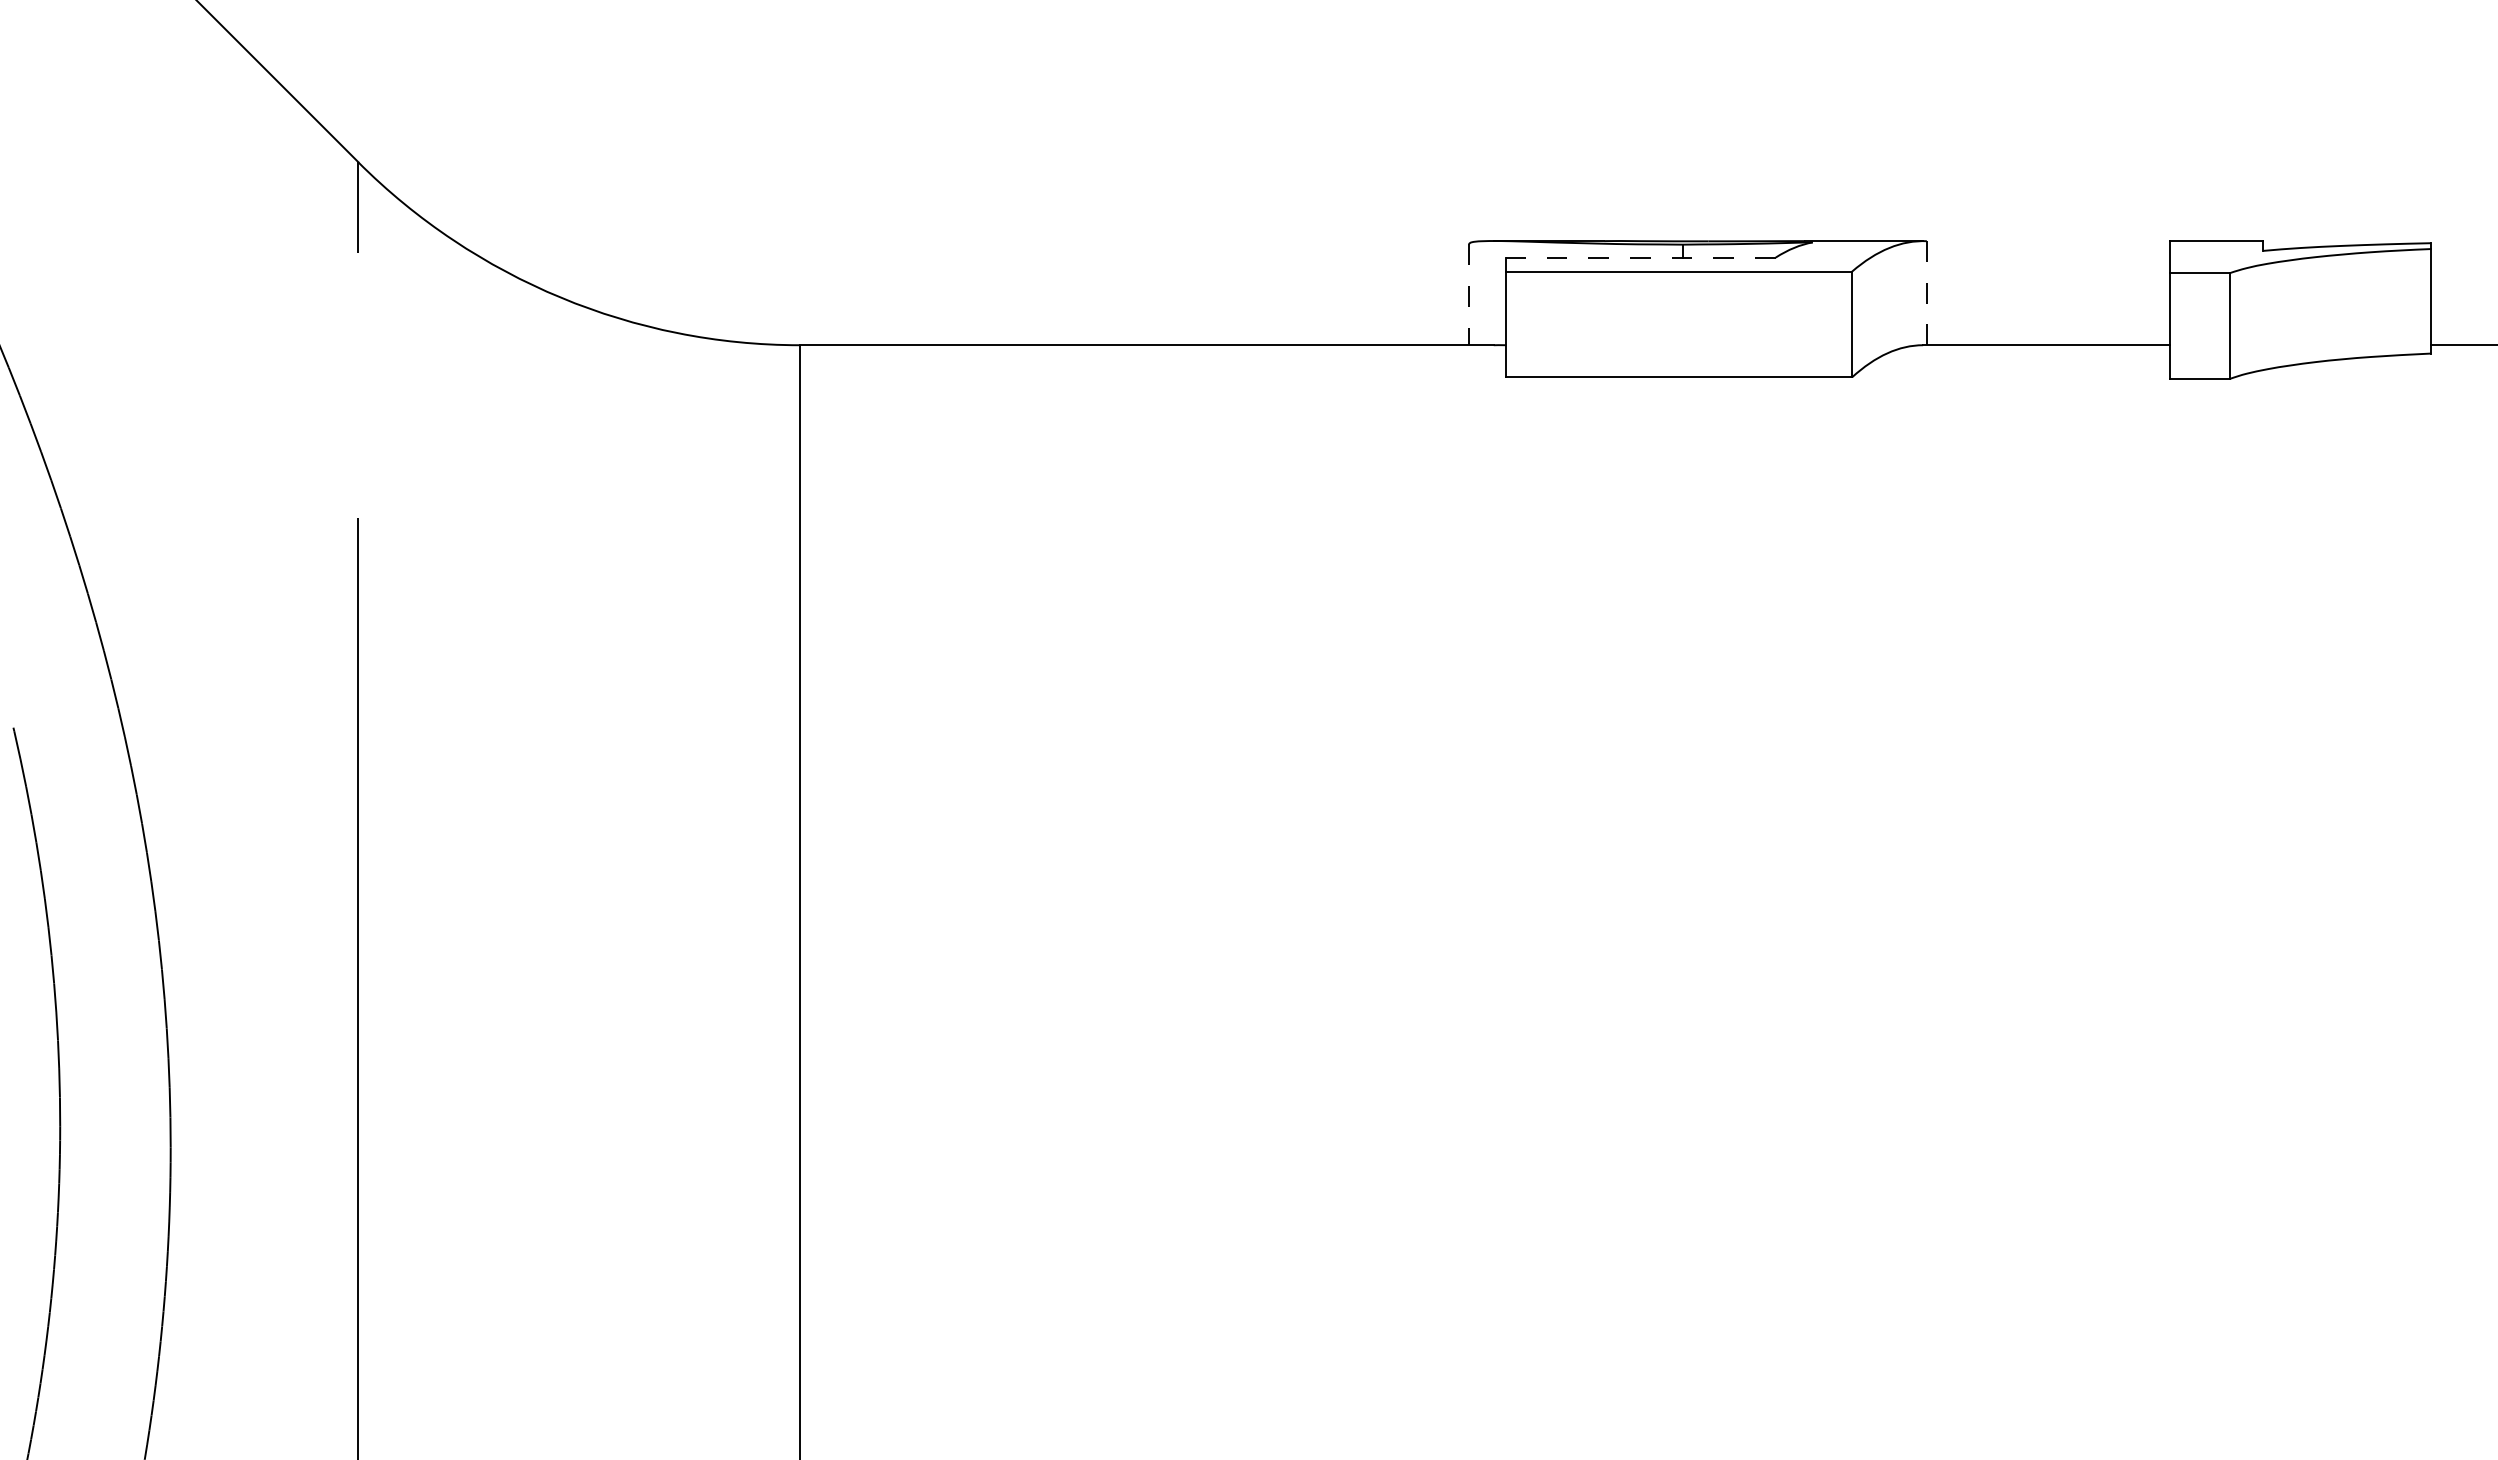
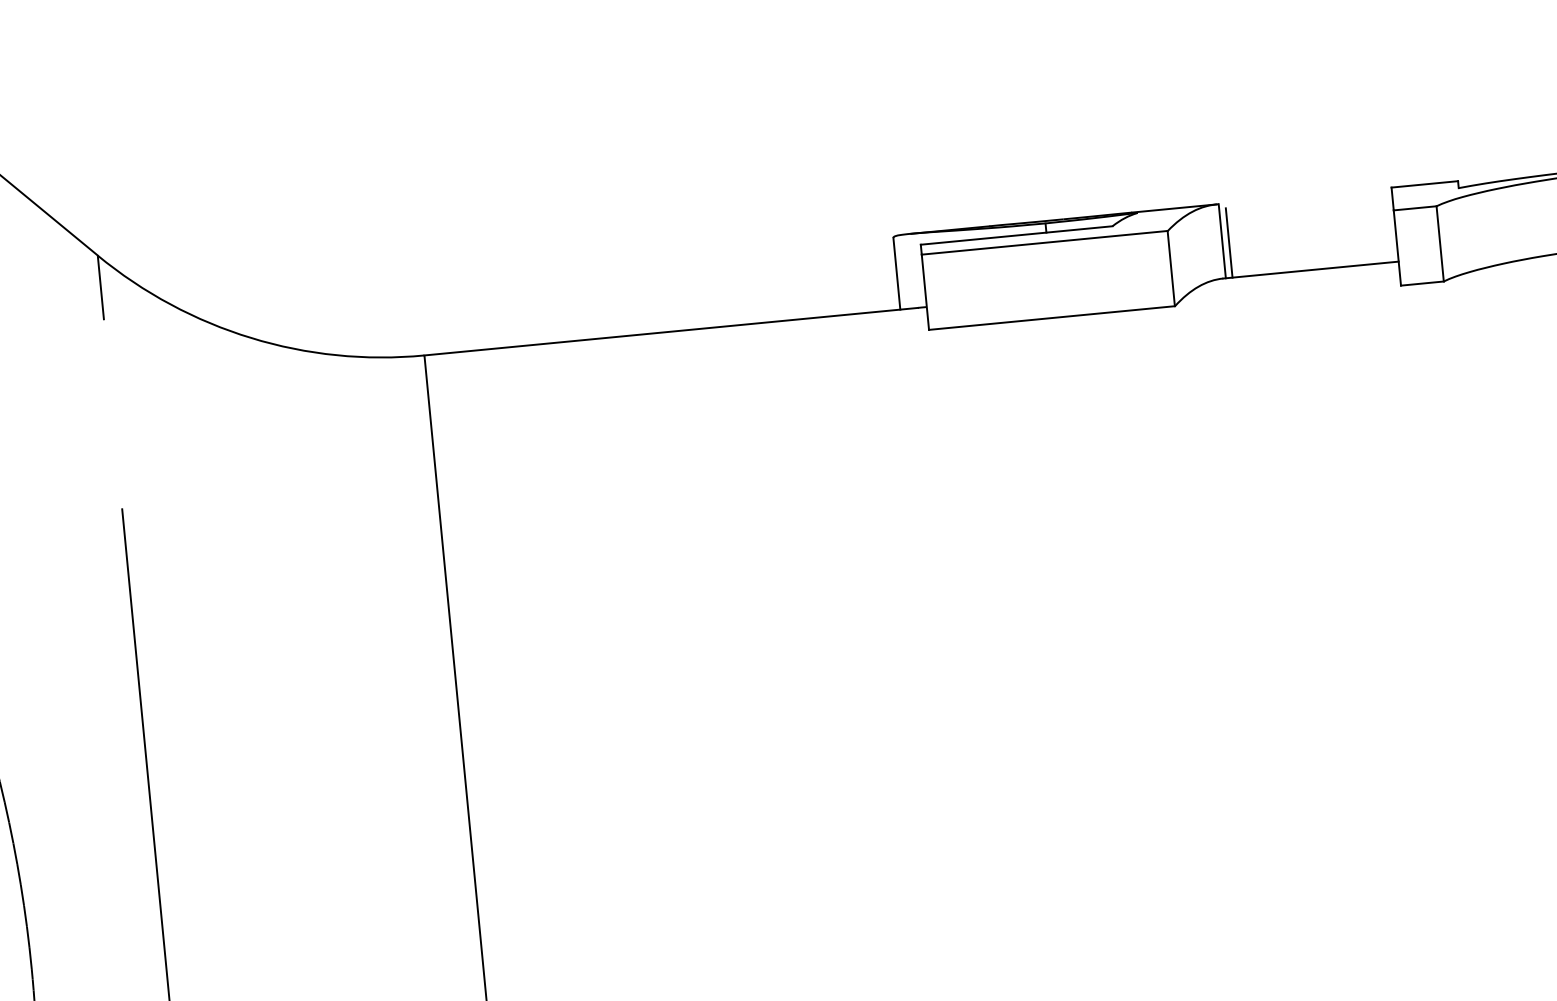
line: (1640, 257) -> (1016, 235), dashed -> solid
line: (1926, 293) -> (1222, 241), dashed -> solid
line: (1469, 295) -> (897, 274), dashed -> solid
line: (1936, 296) -> (1229, 242), added

